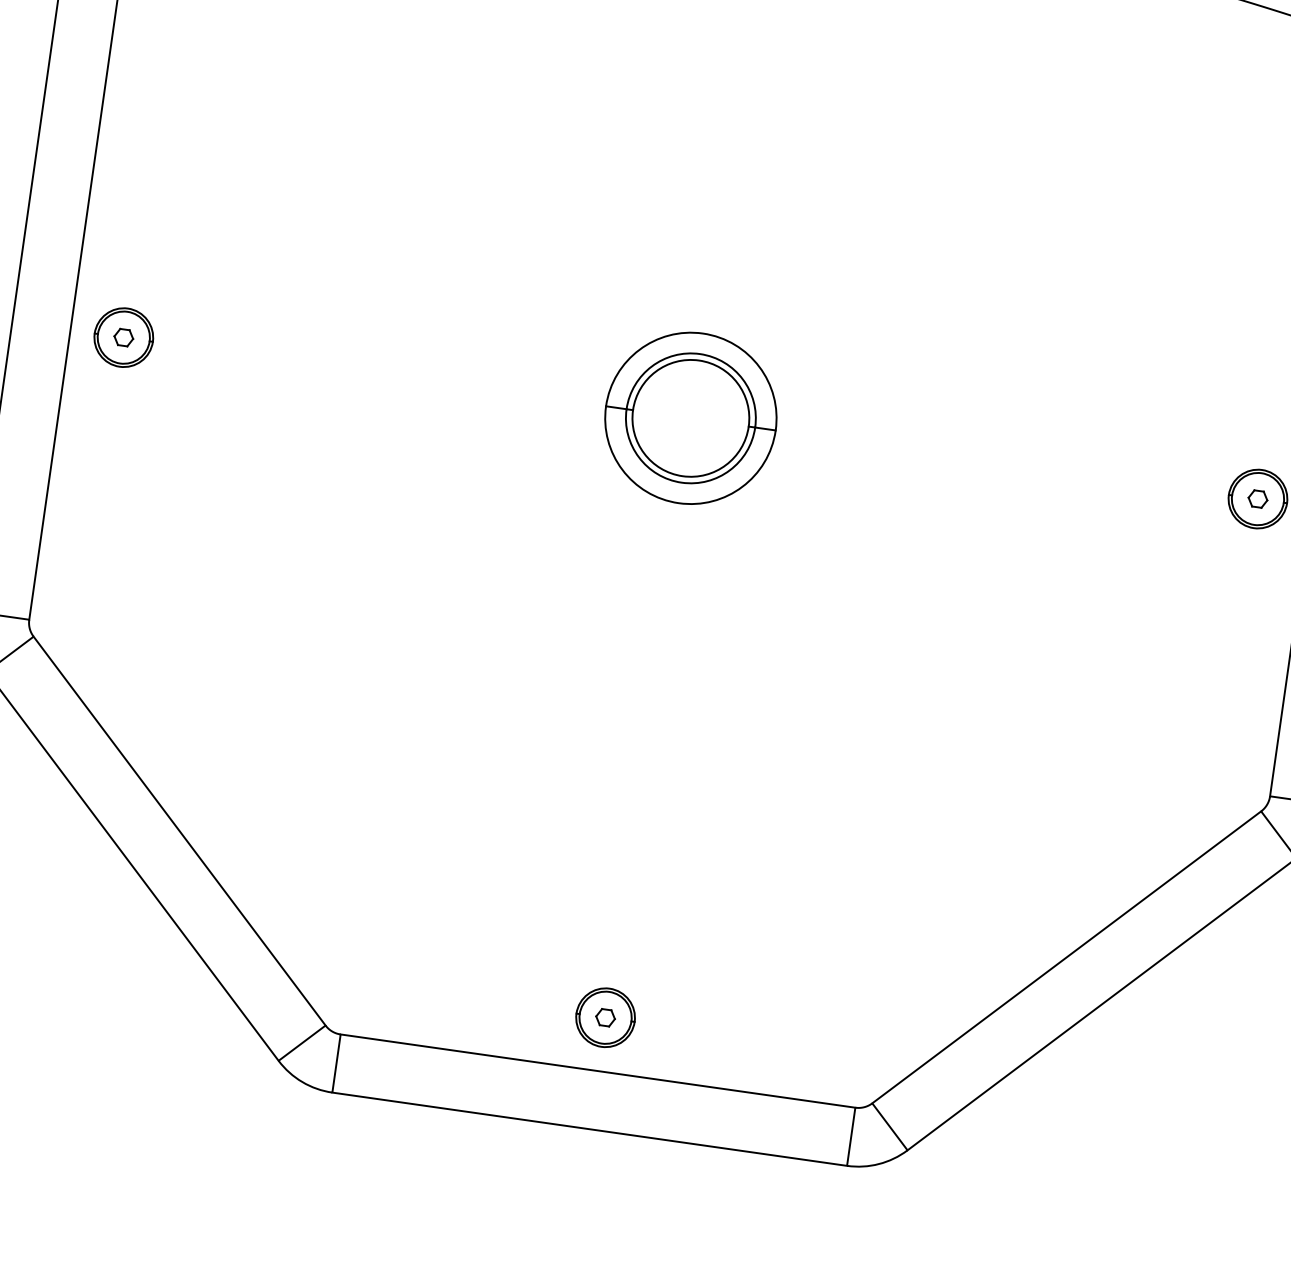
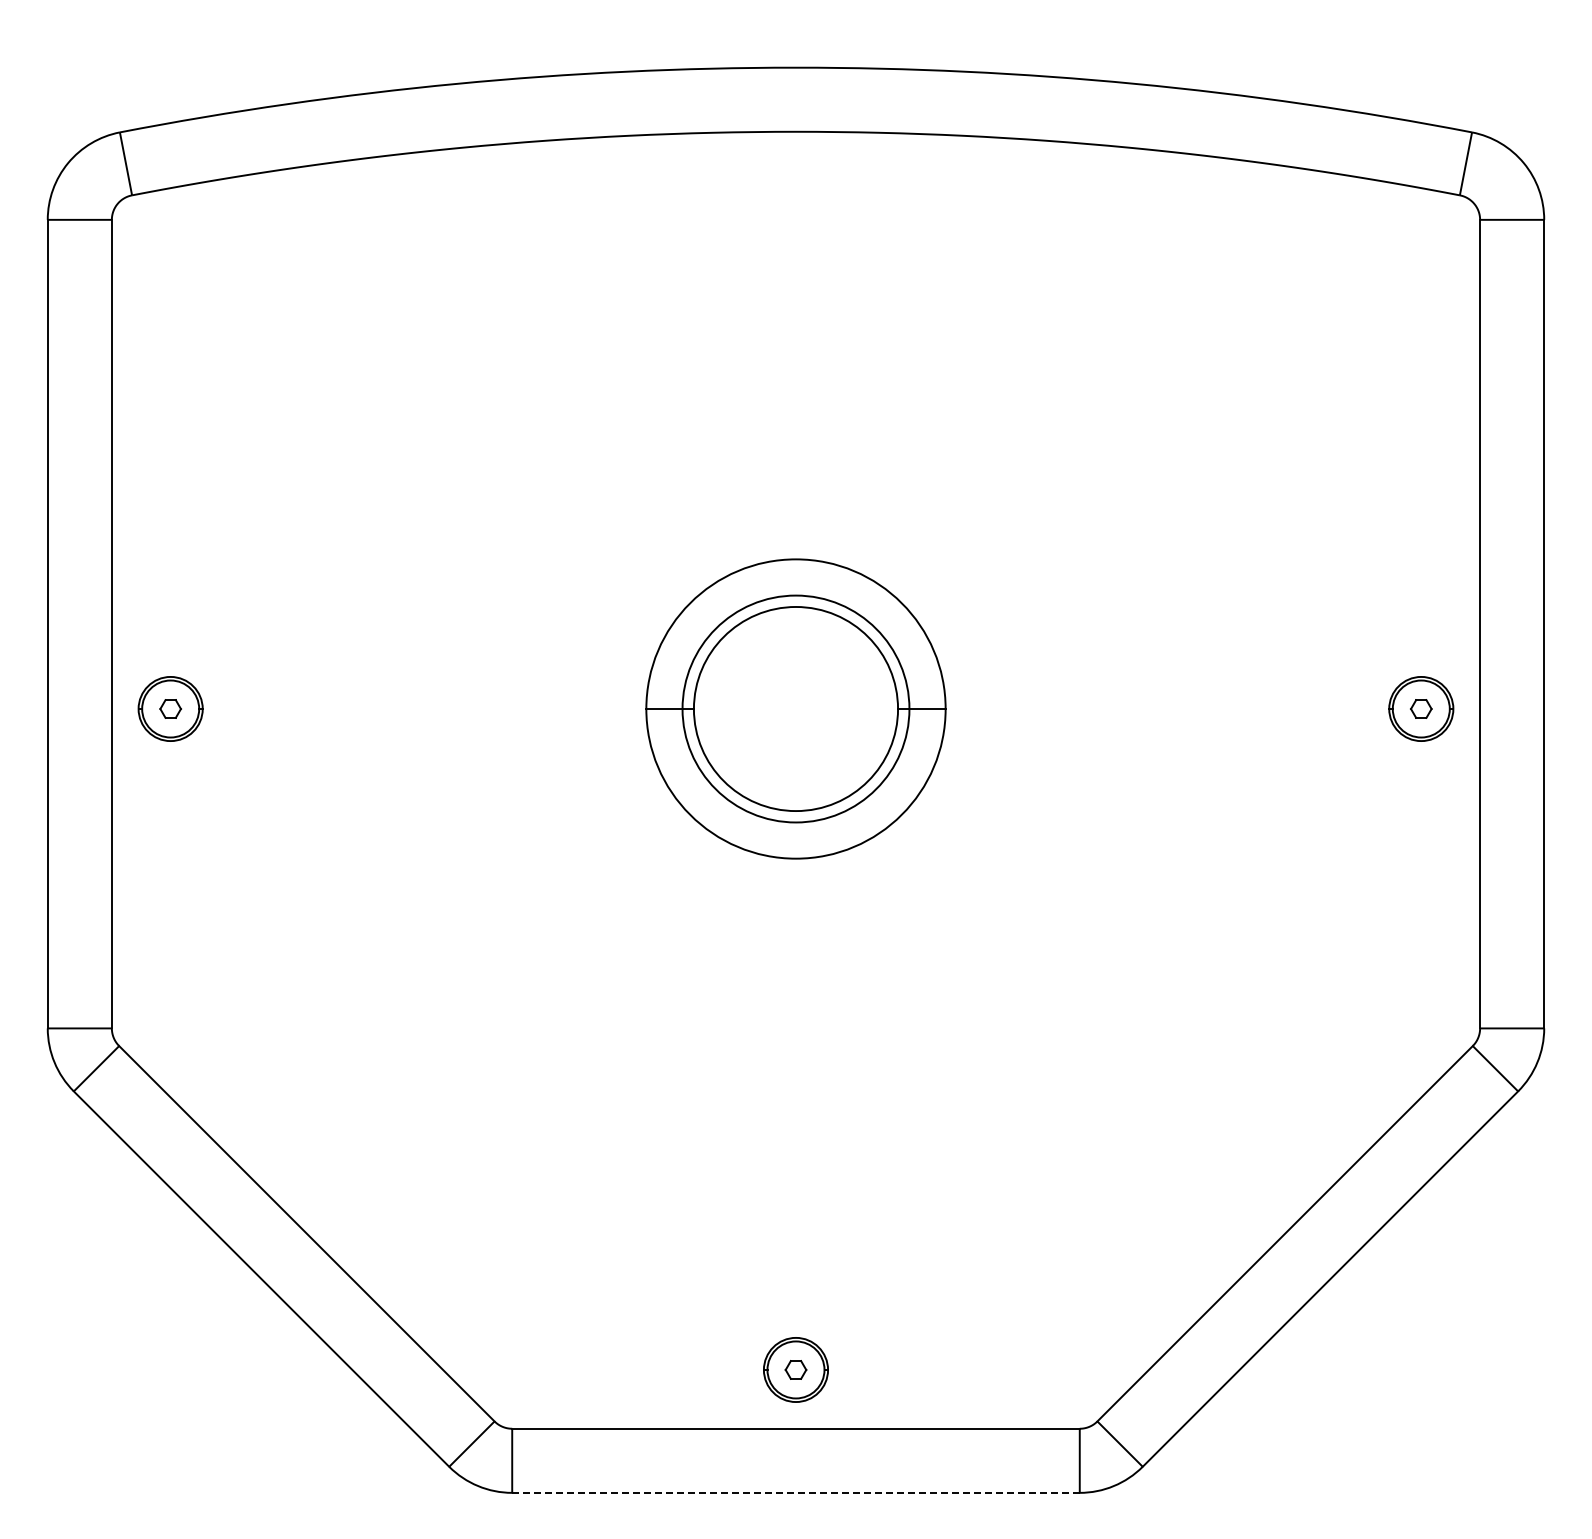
part: (690, 417) -> (795, 708), size x1.6
line: (590, 1128) -> (796, 1492), solid -> dashed

